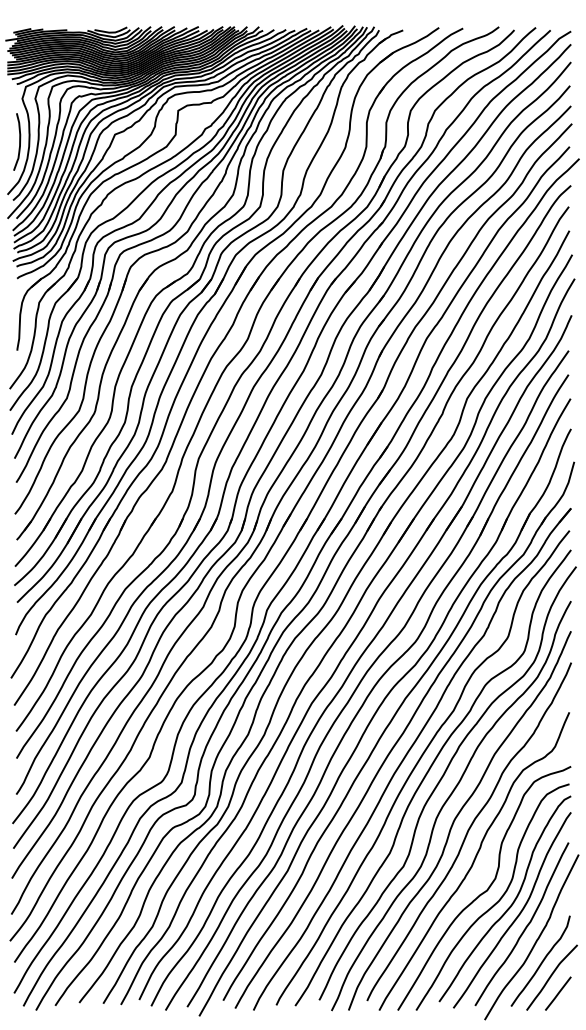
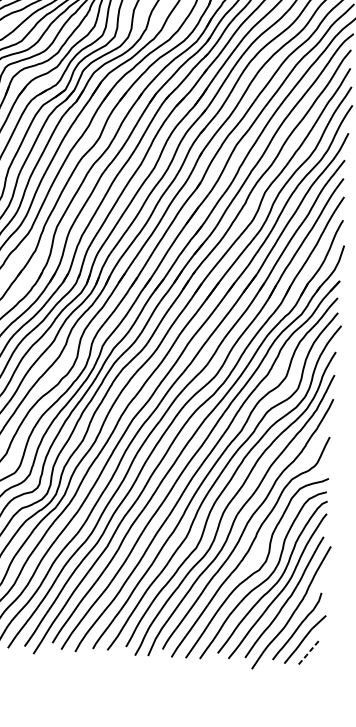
line: (558, 994) -> (309, 652), solid -> dashed

